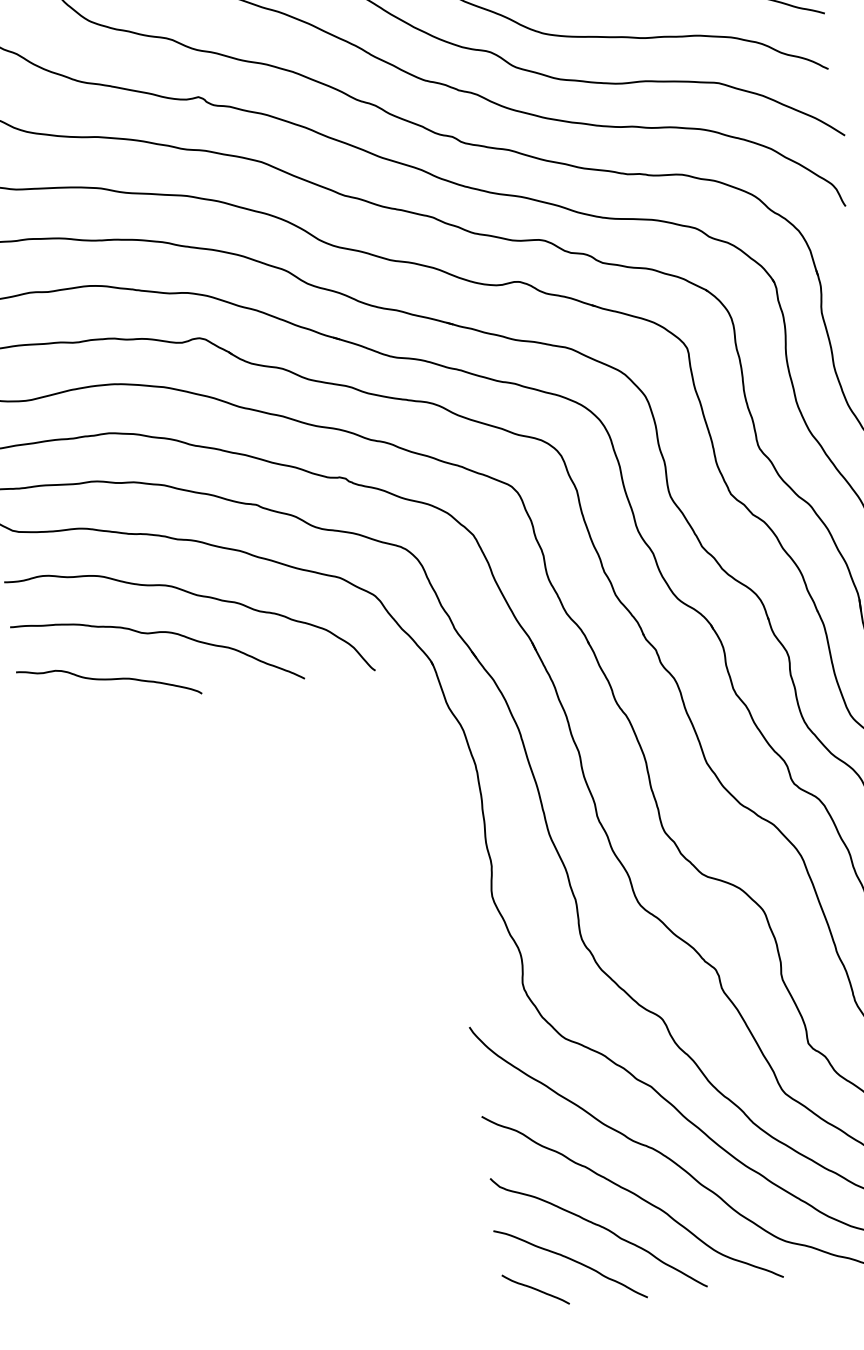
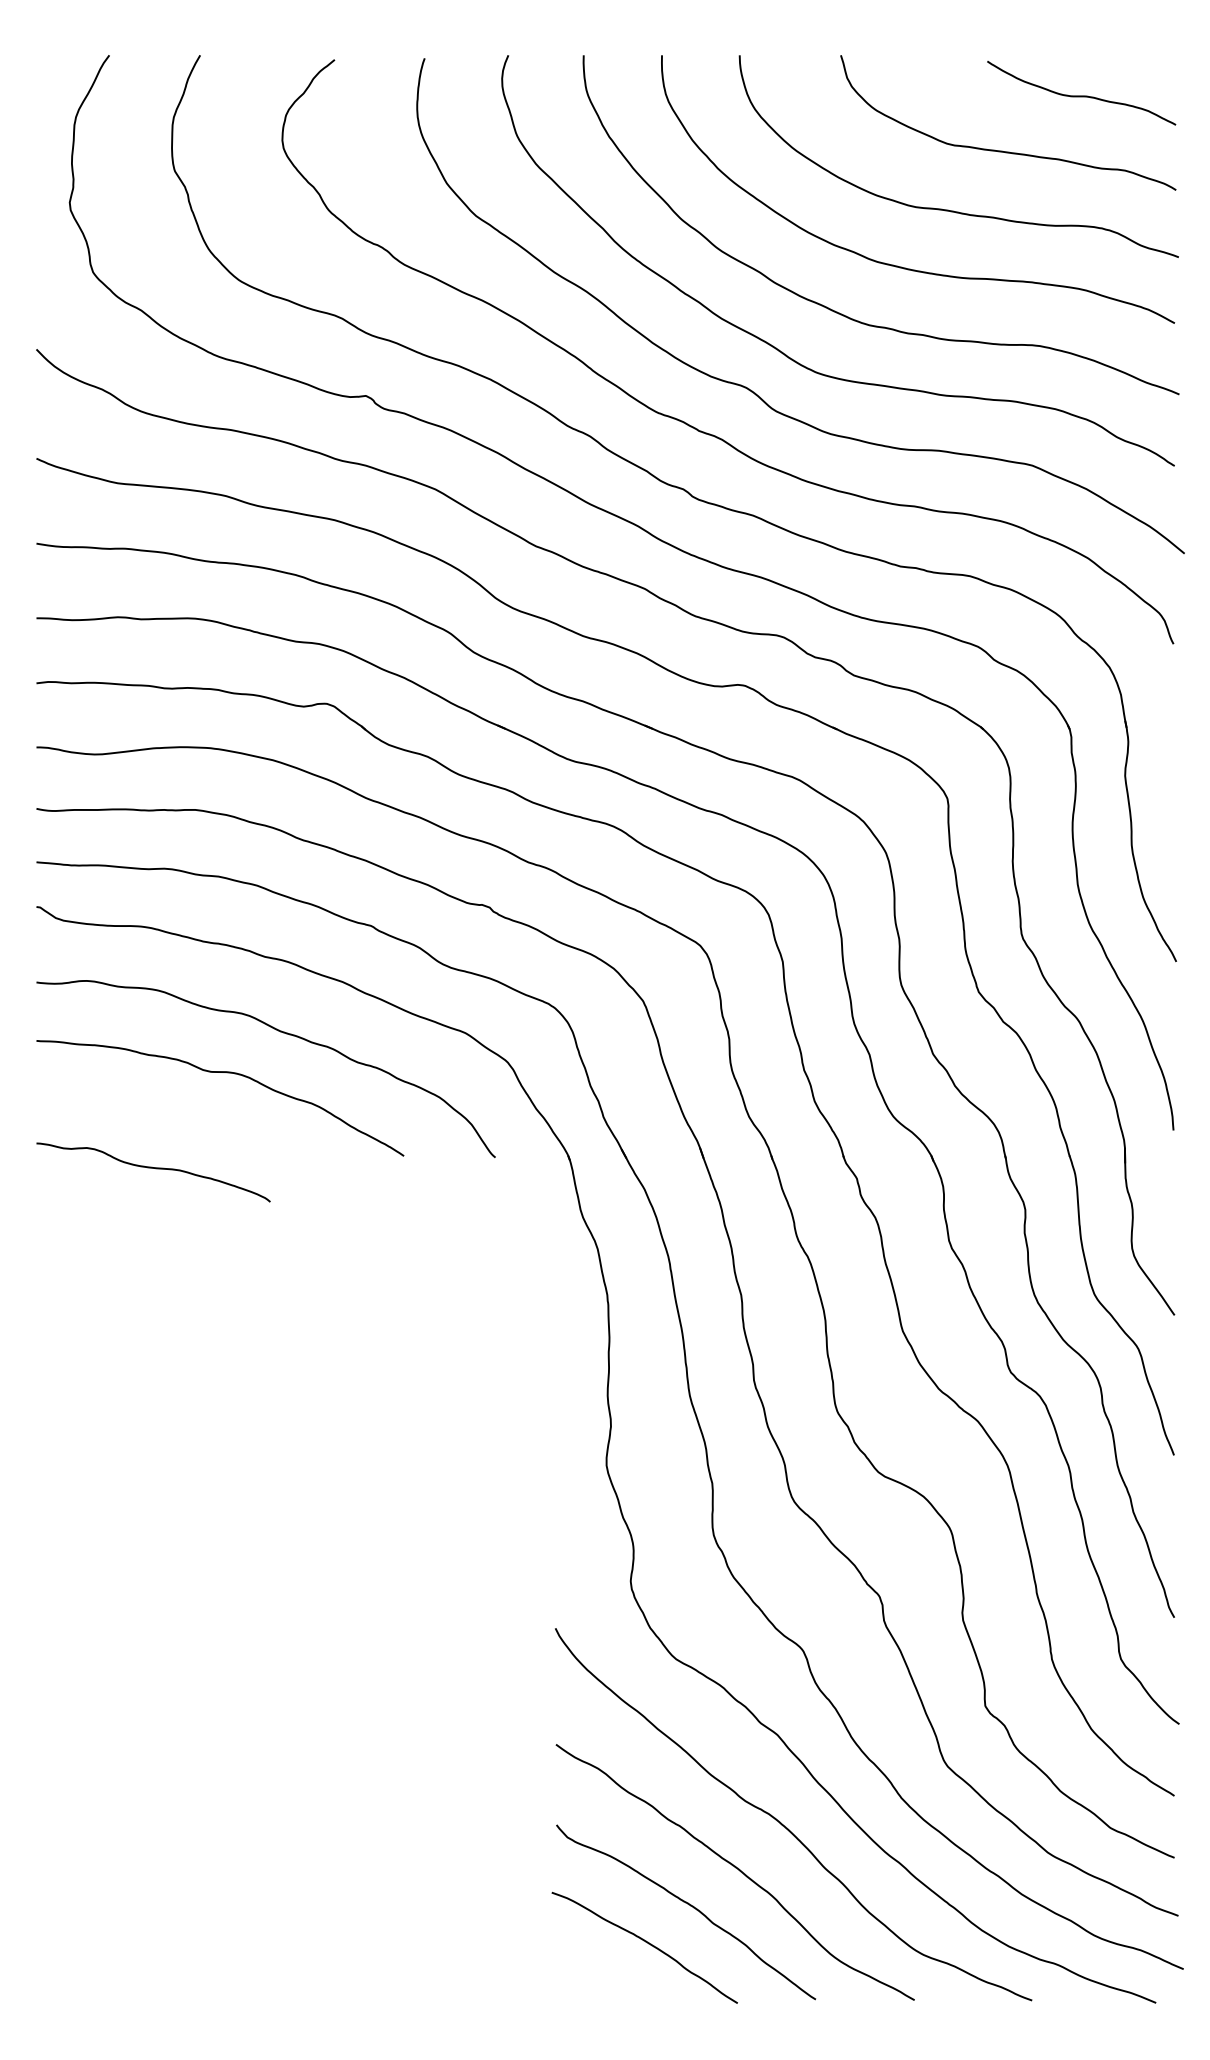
curve: (110, 680) -> (155, 1169), moved
curve: (535, 1289) -> (595, 1974), removed

